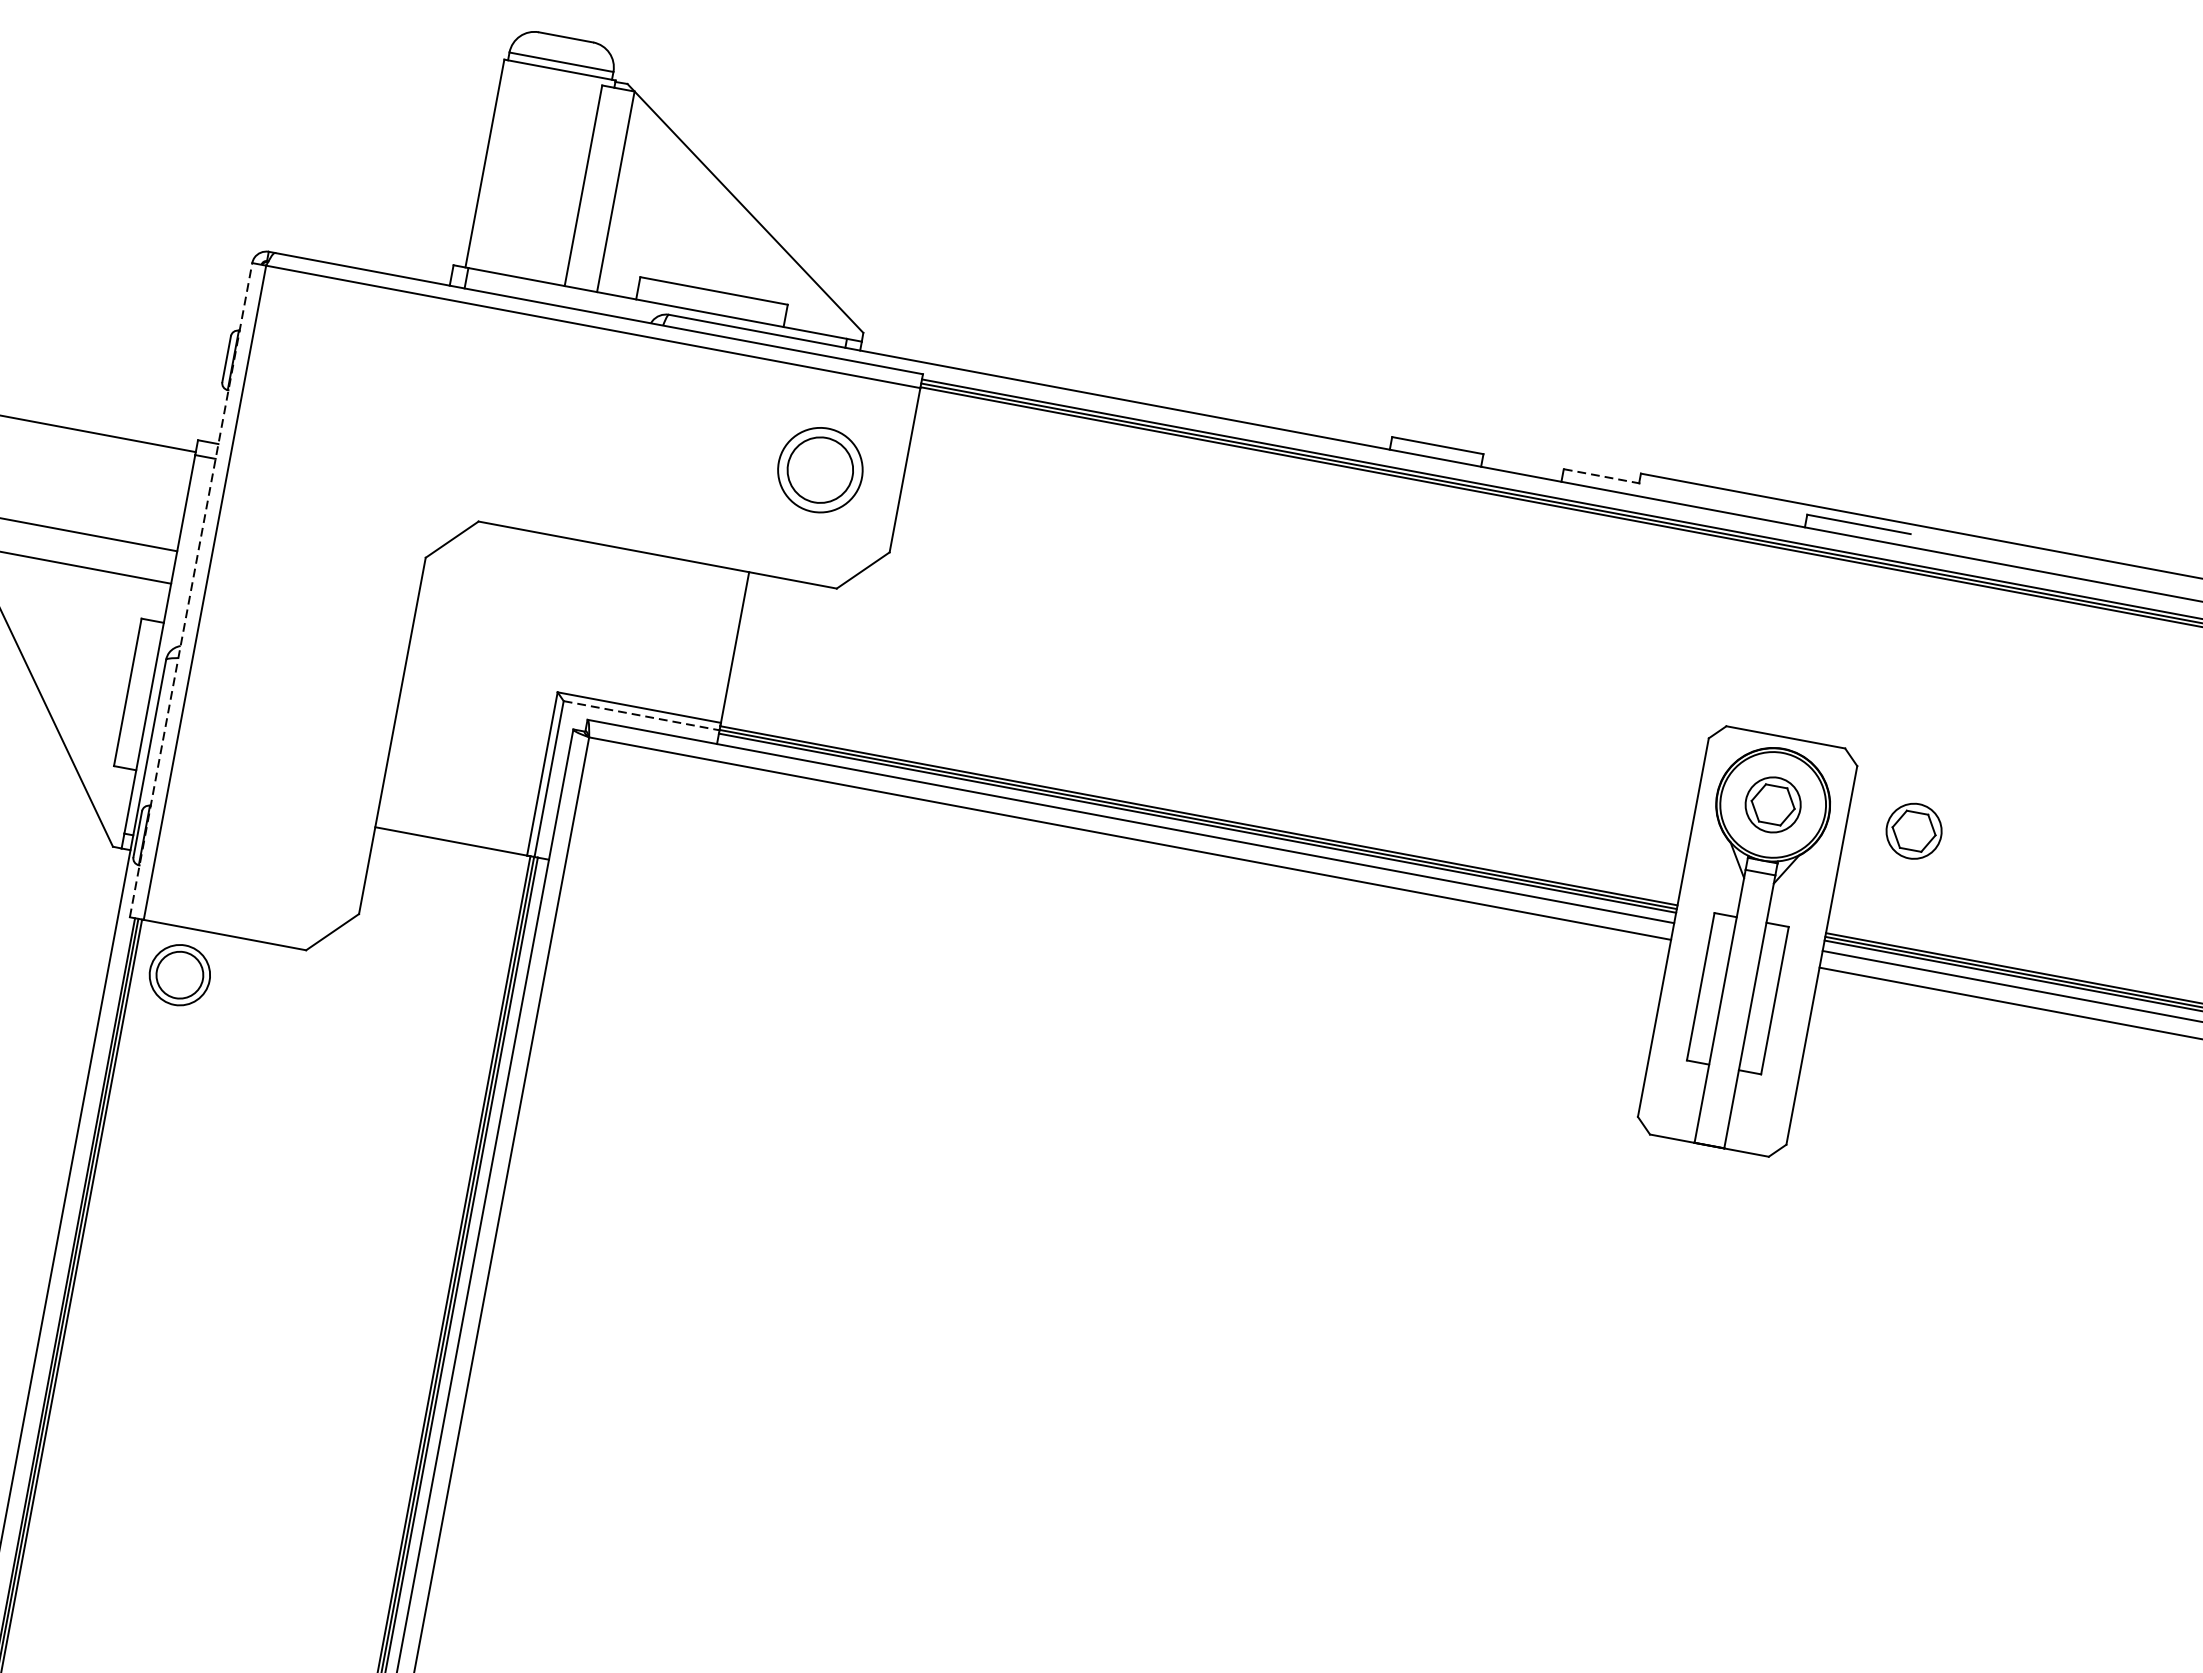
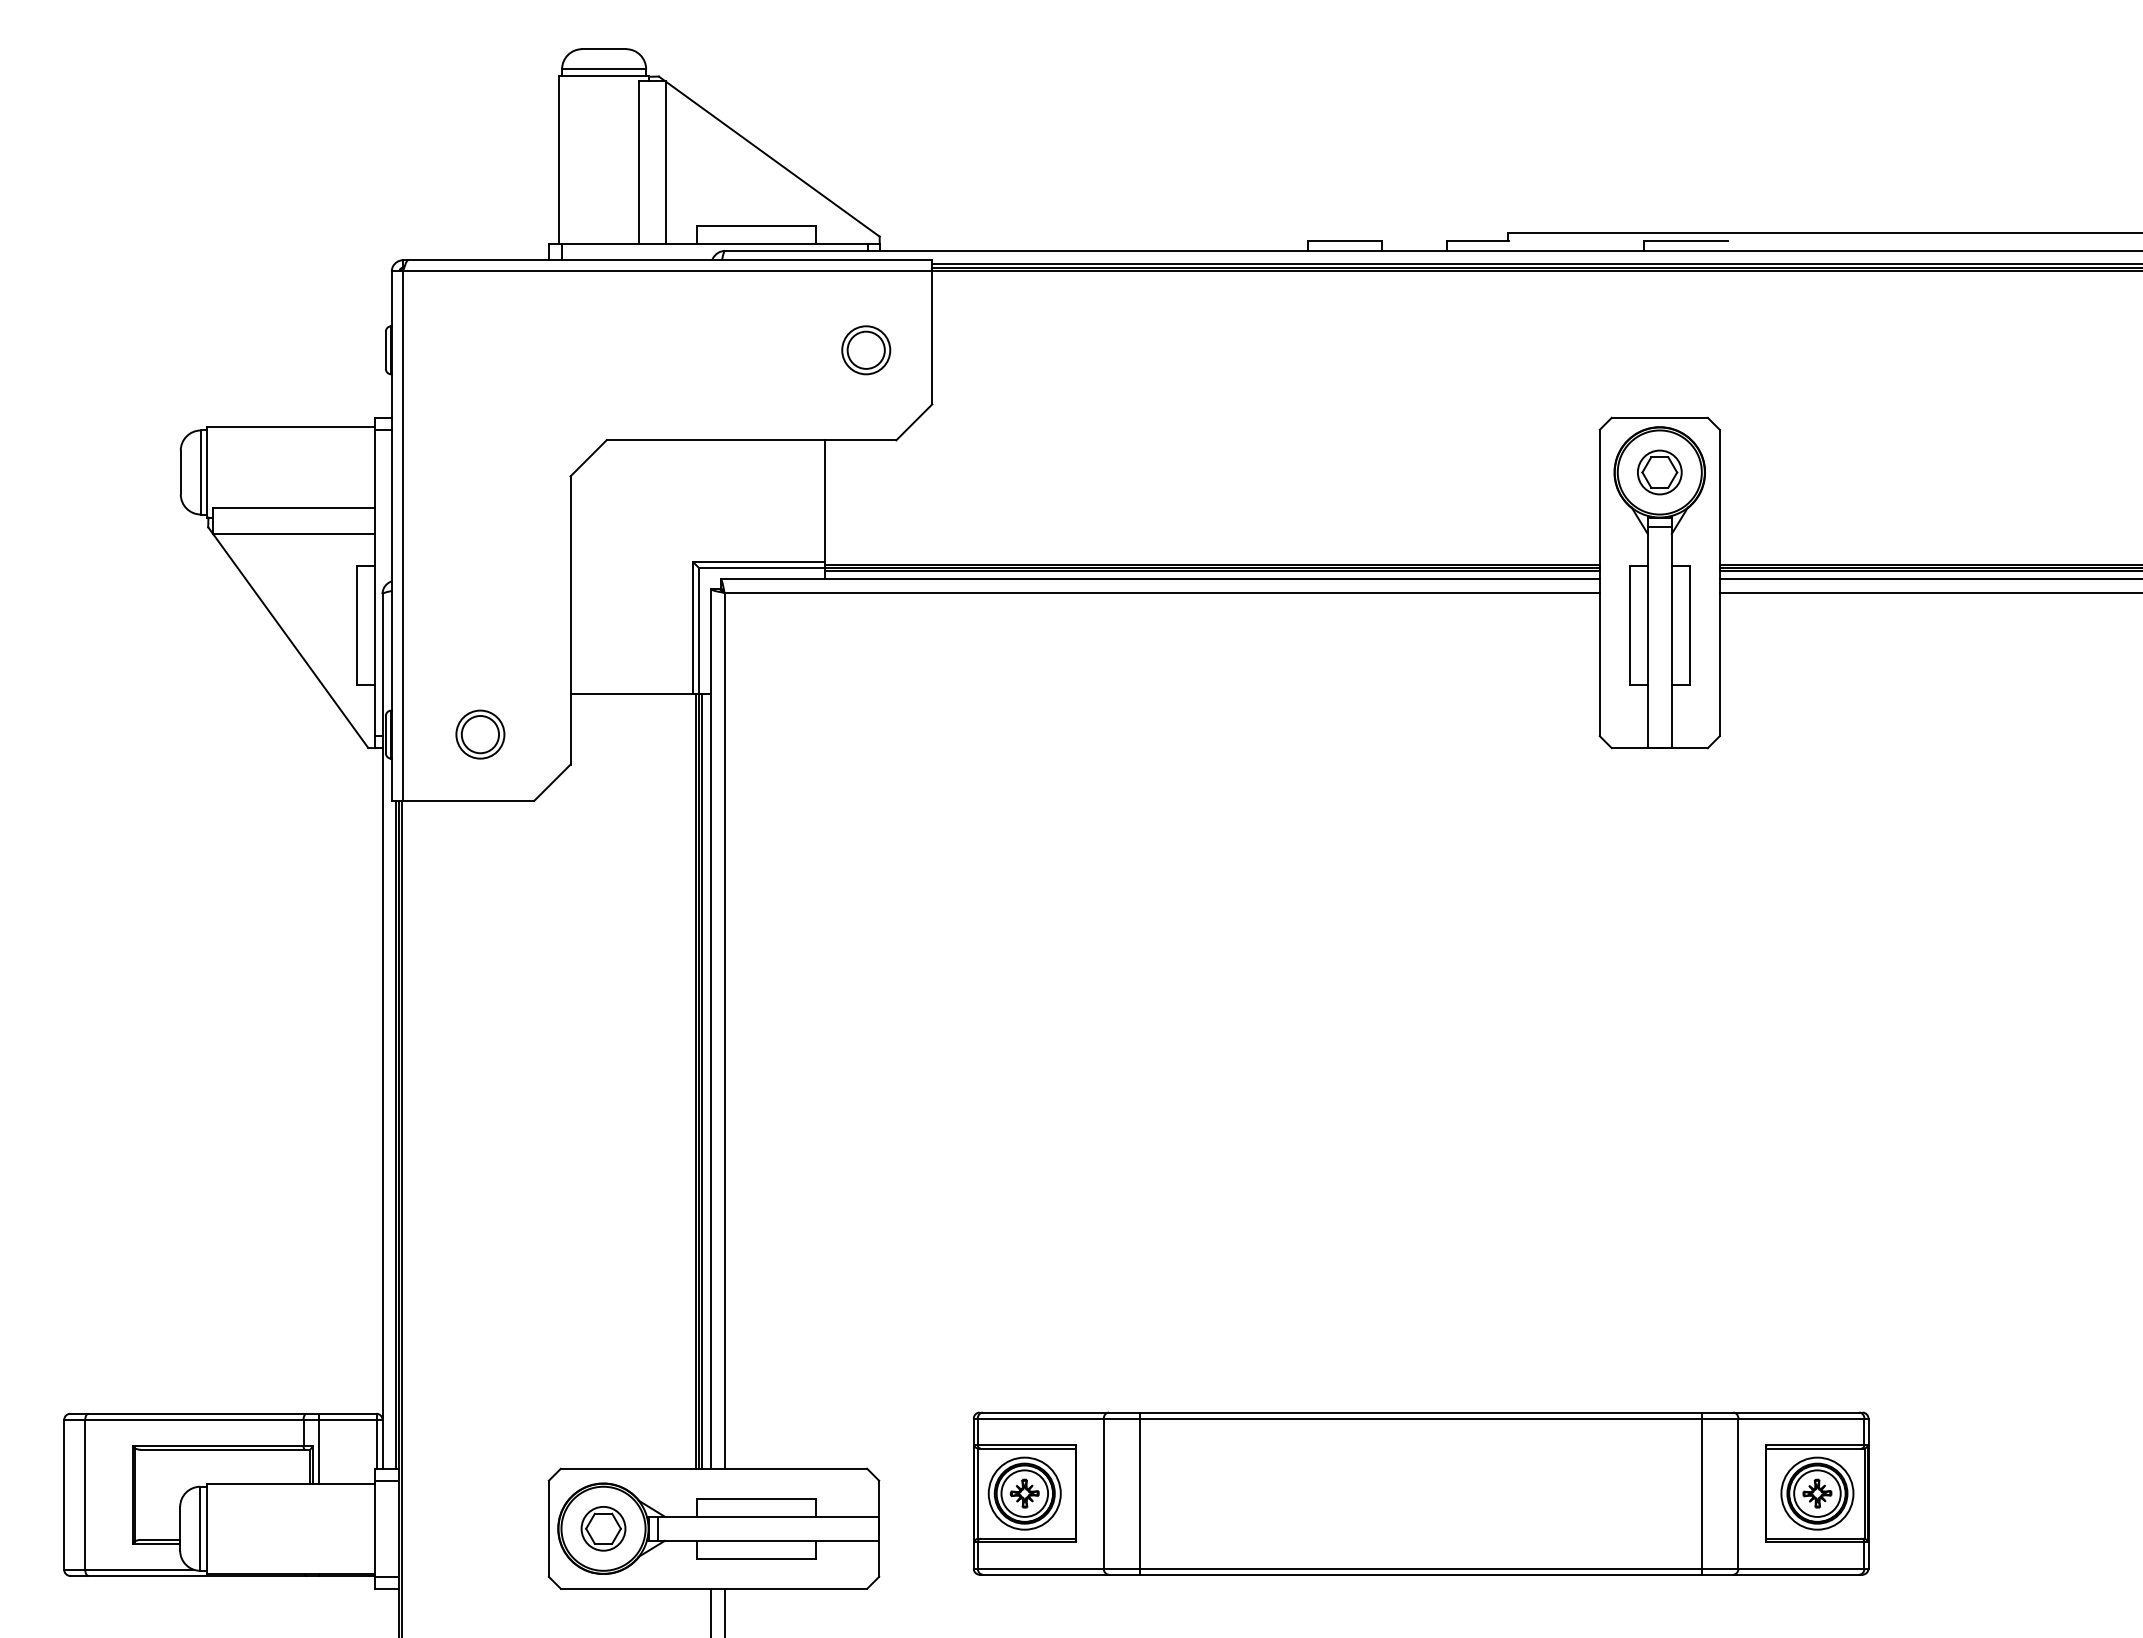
part: (820, 470) -> (866, 350), size x0.71
line: (1601, 475) -> (1477, 240), dashed -> solid
line: (190, 590) -> (391, 536), dashed -> solid
line: (641, 716) -> (762, 568), dashed -> solid
part: (1913, 831) -> (1773, 472), removed
part: (180, 975) -> (480, 734), moved

